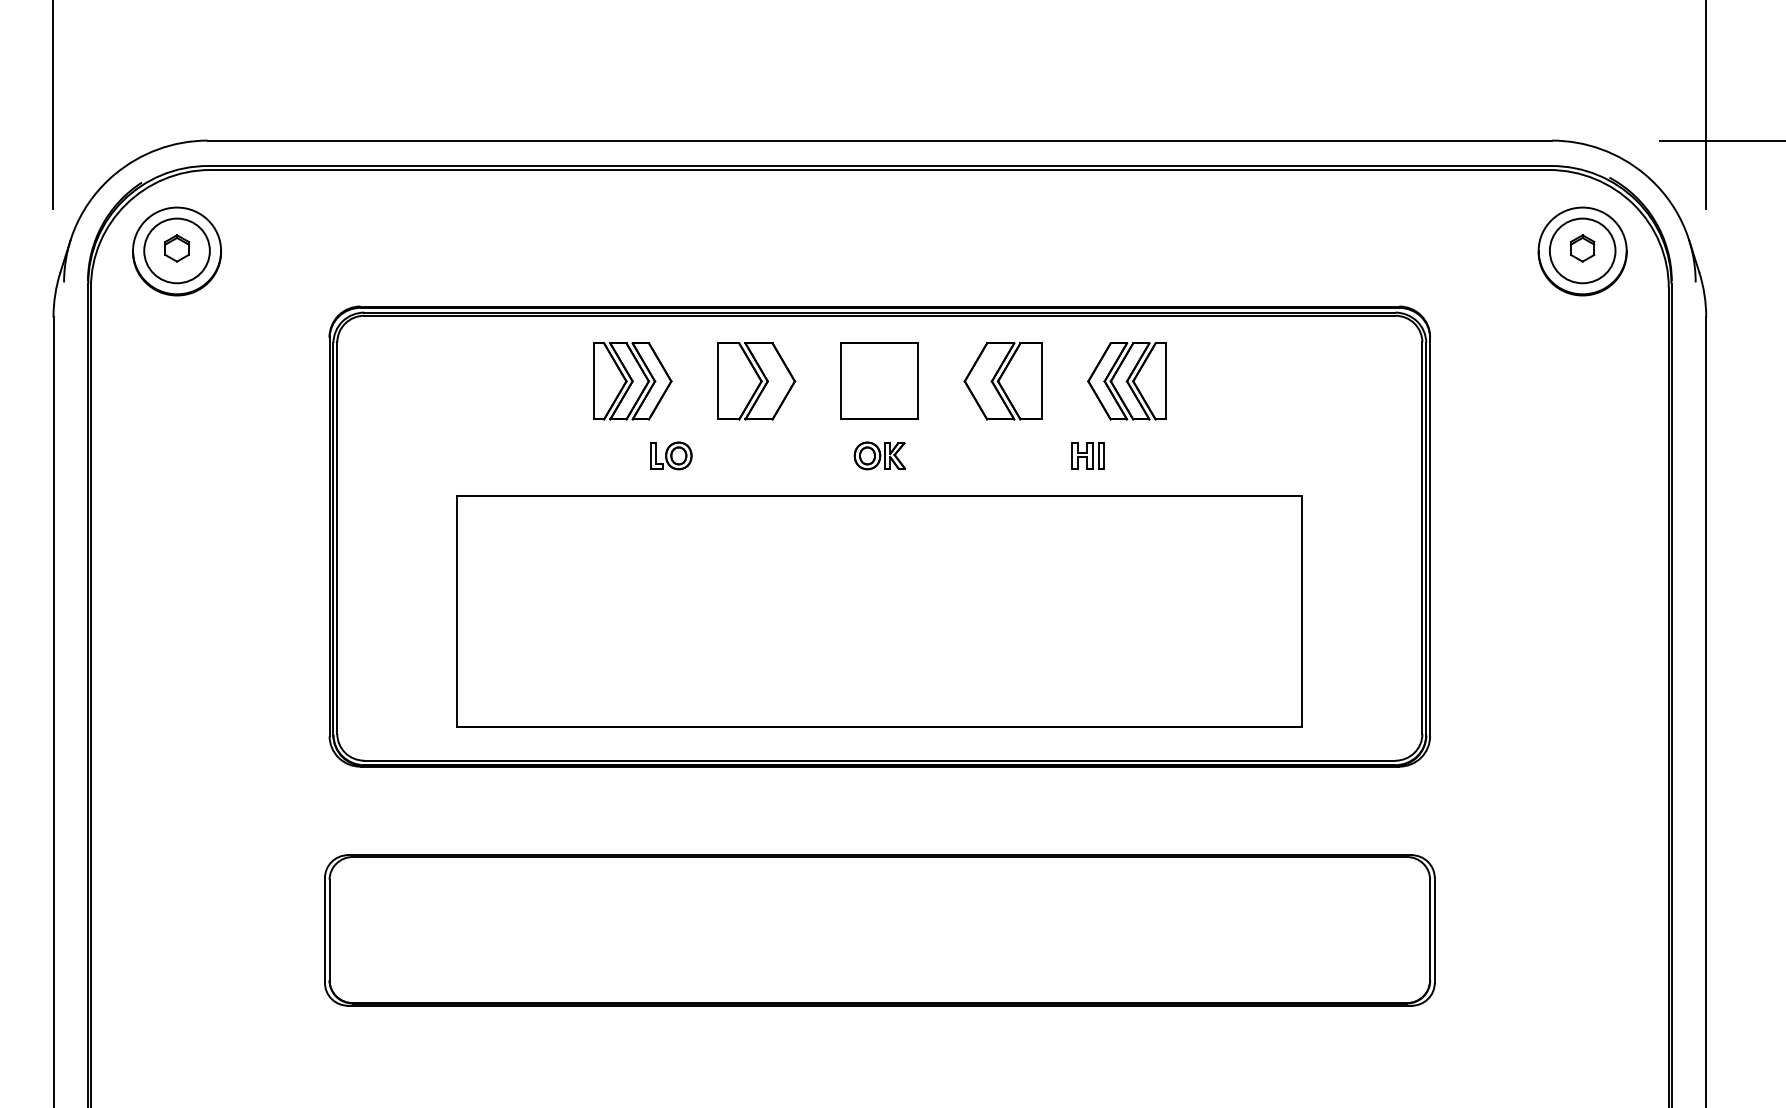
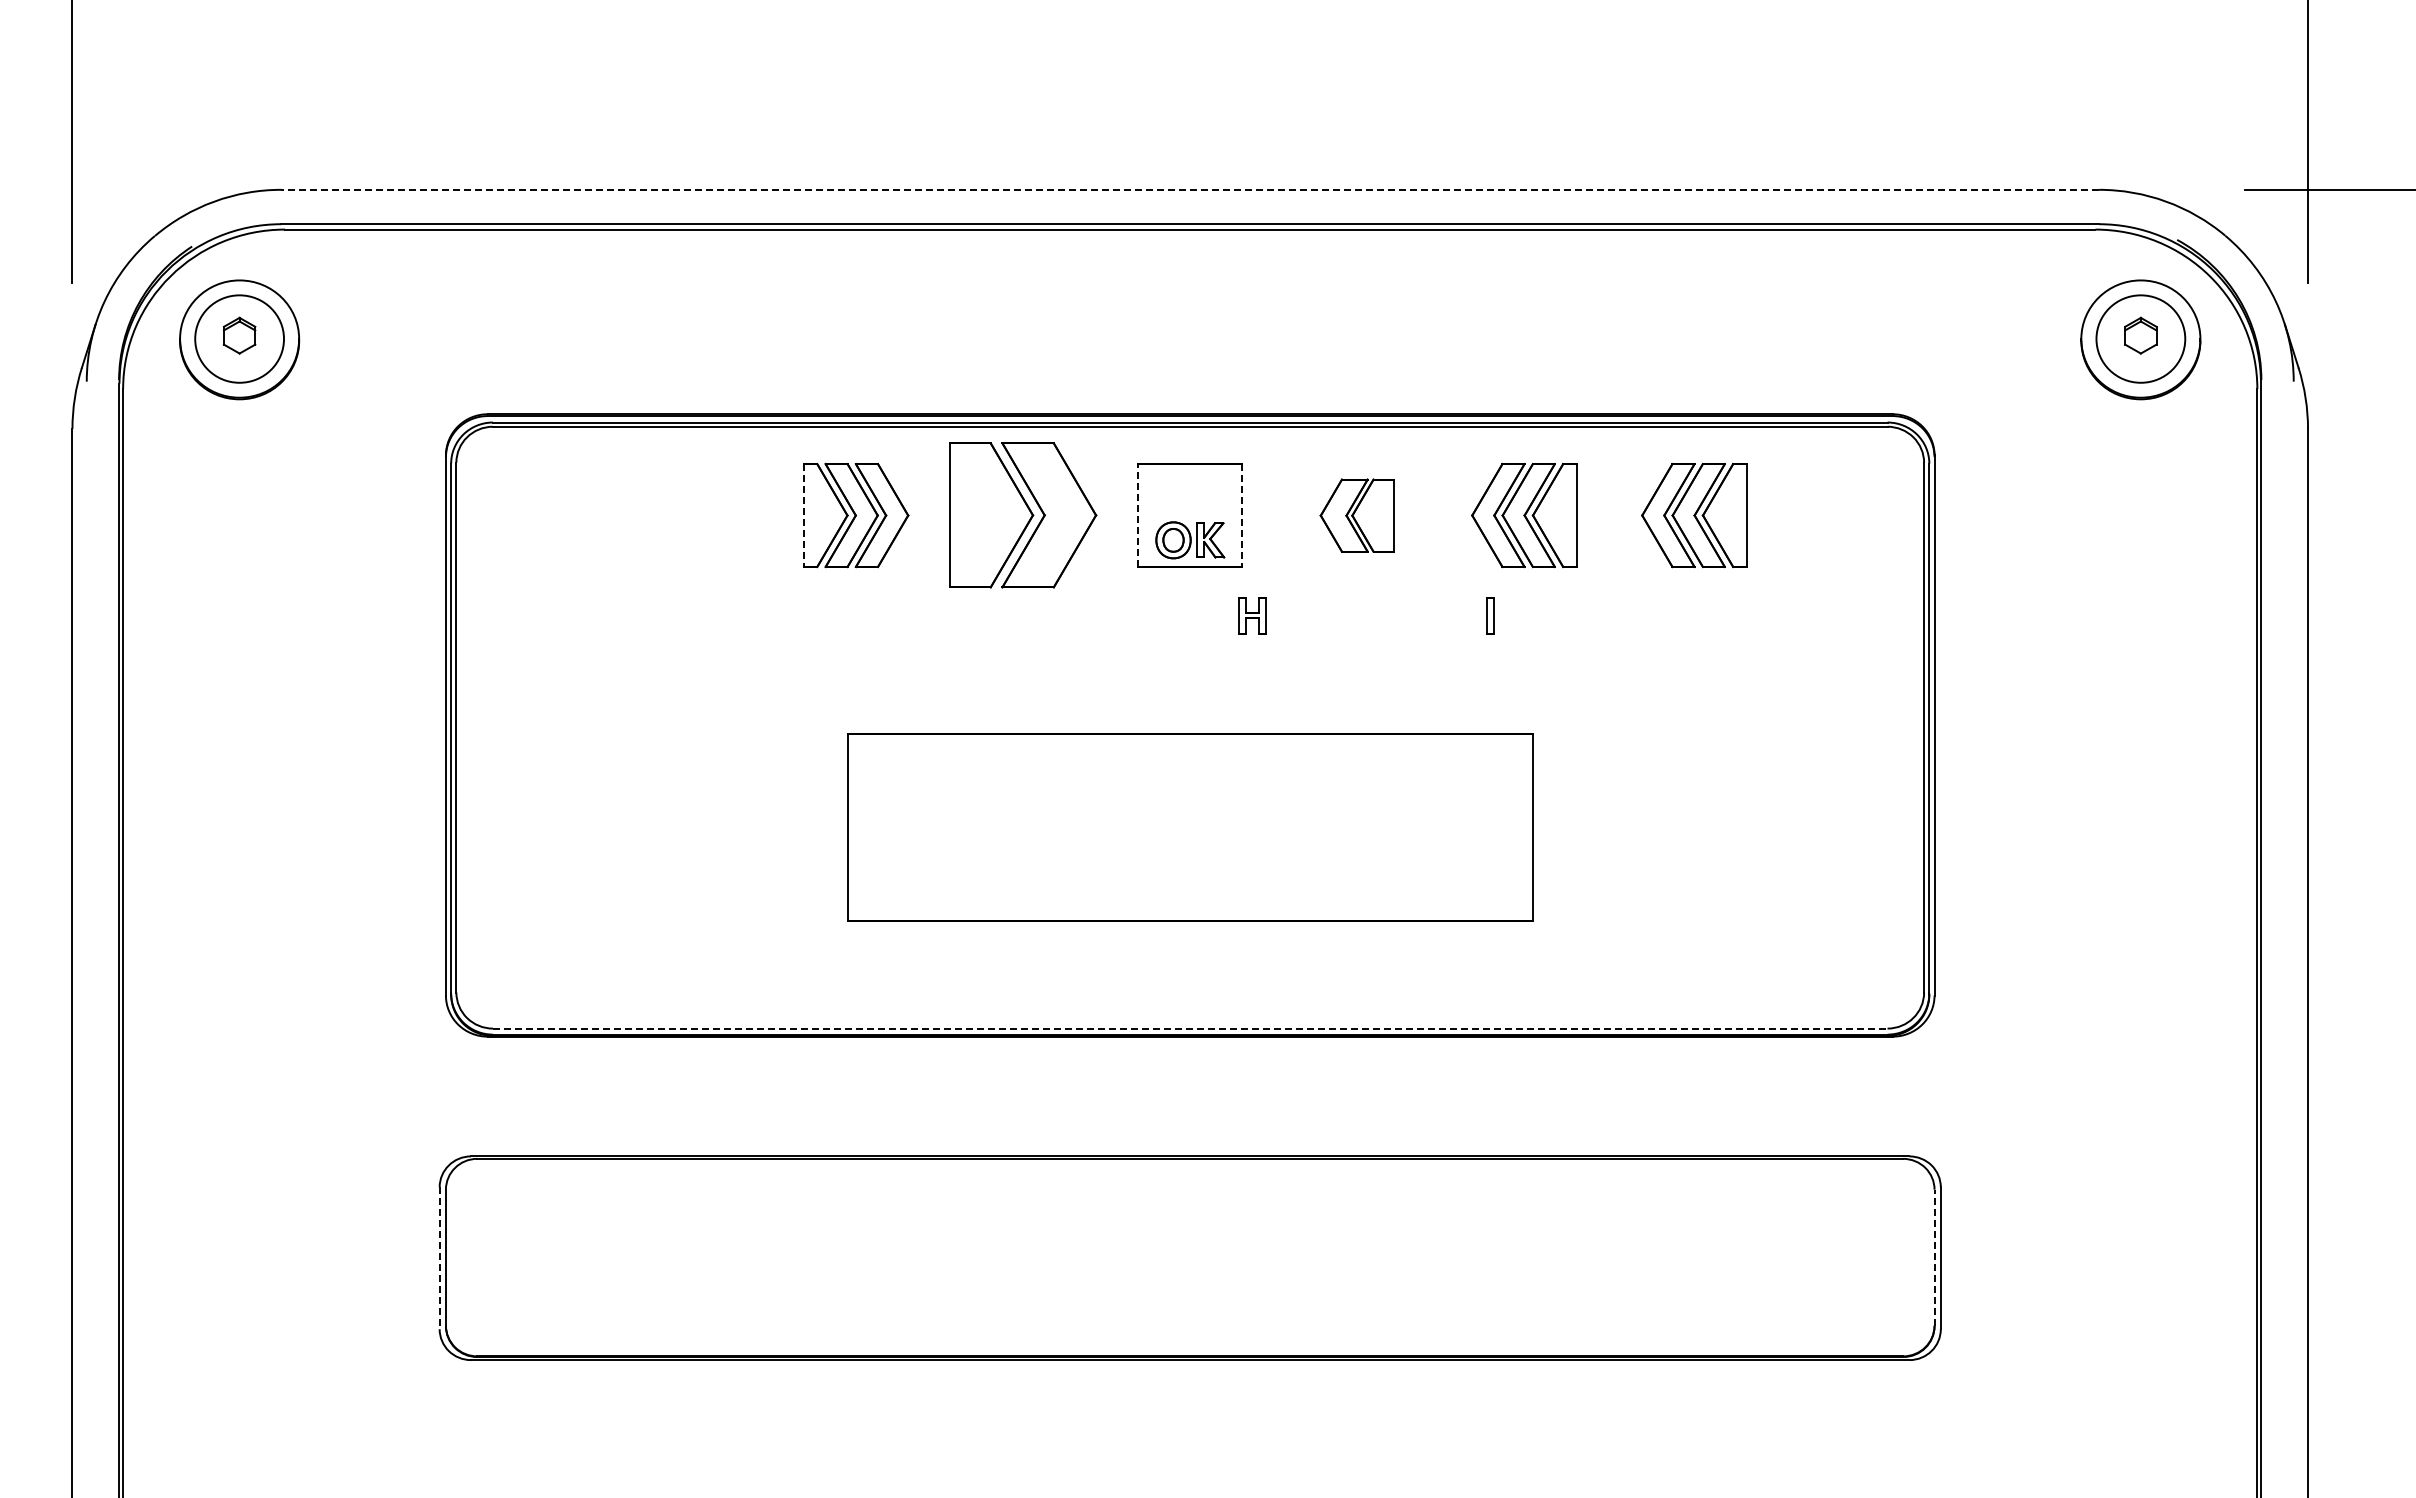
line: (880, 140) -> (1190, 189), solid -> dashed
part: (756, 381) -> (1023, 515), size x1.4
line: (841, 381) -> (1138, 515), solid -> dashed
part: (1003, 381) -> (1357, 515), size x0.7
part: (1252, 381) -> (1694, 515), added
line: (593, 382) -> (803, 516), solid -> dashed
line: (918, 382) -> (1242, 516), solid -> dashed
part: (1082, 455) -> (1252, 615), moved
part: (671, 456) -> (908, 616), removed
part: (880, 456) -> (1190, 540), moved
part: (880, 612) -> (1190, 827), size x0.6
line: (880, 760) -> (1190, 1028), solid -> dashed
line: (1430, 929) -> (1934, 1257), solid -> dashed
line: (324, 930) -> (439, 1258), solid -> dashed

